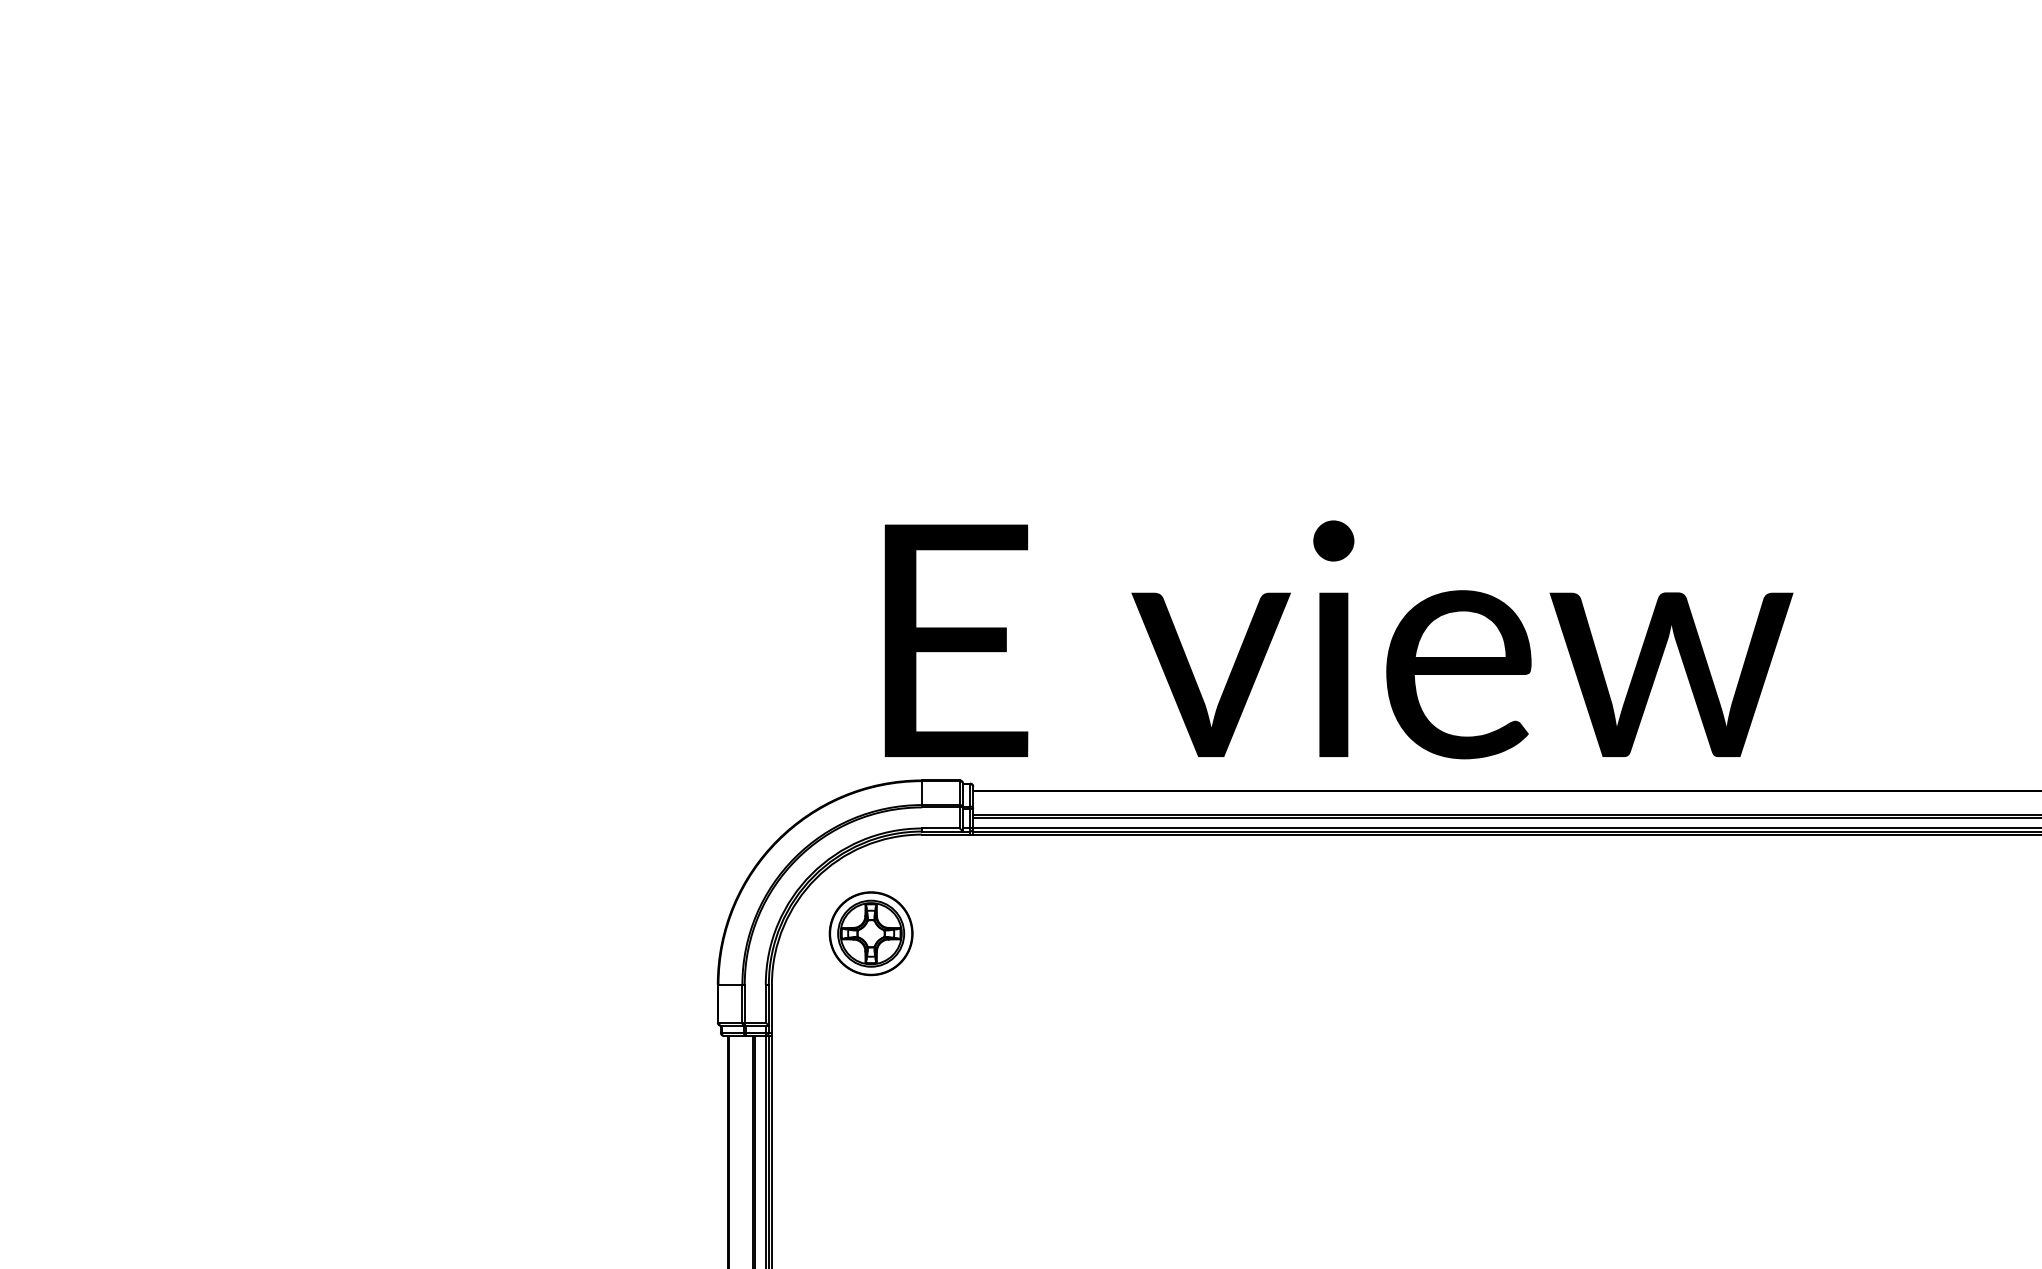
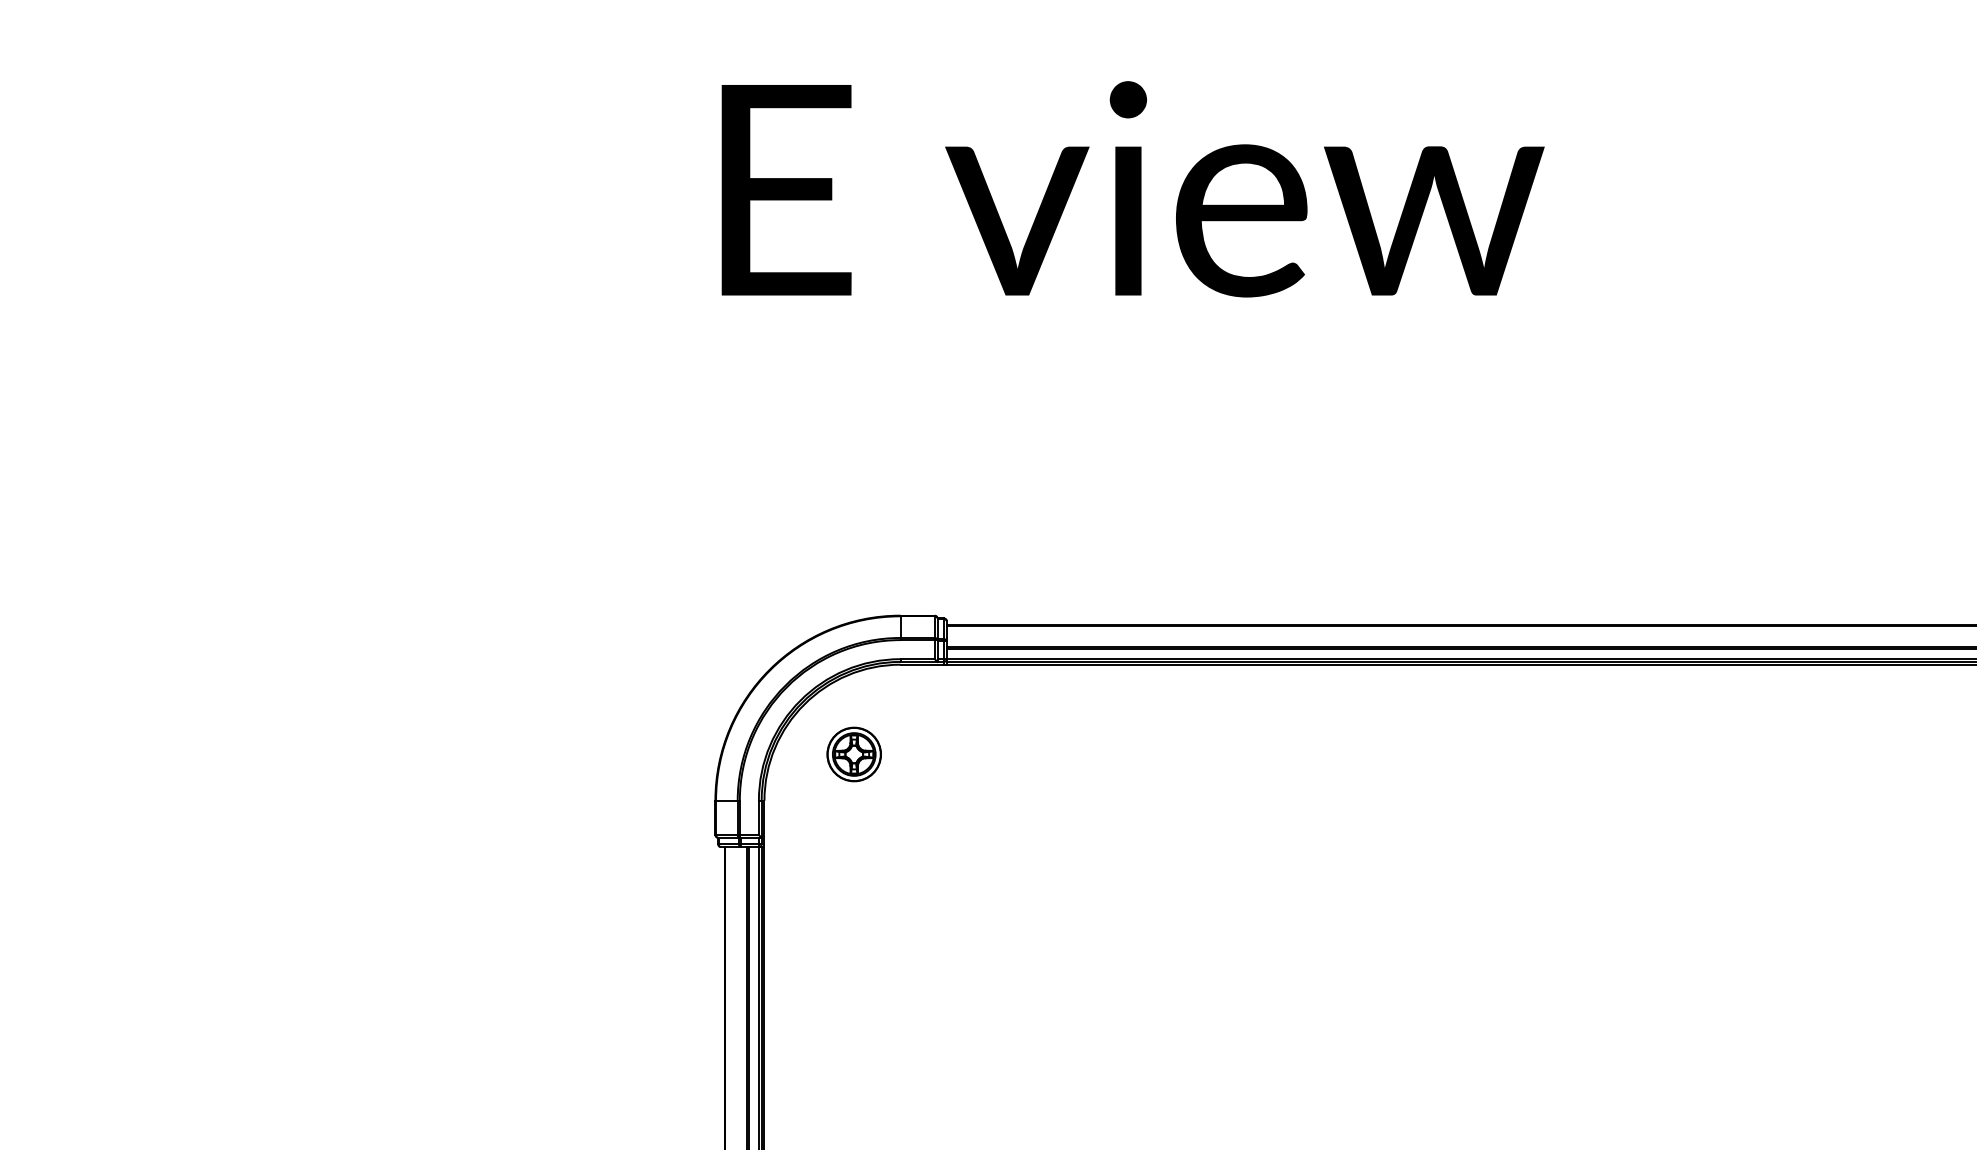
text: (1338, 640) -> (1132, 189), moved
part: (870, 933) -> (853, 754), size x0.71

